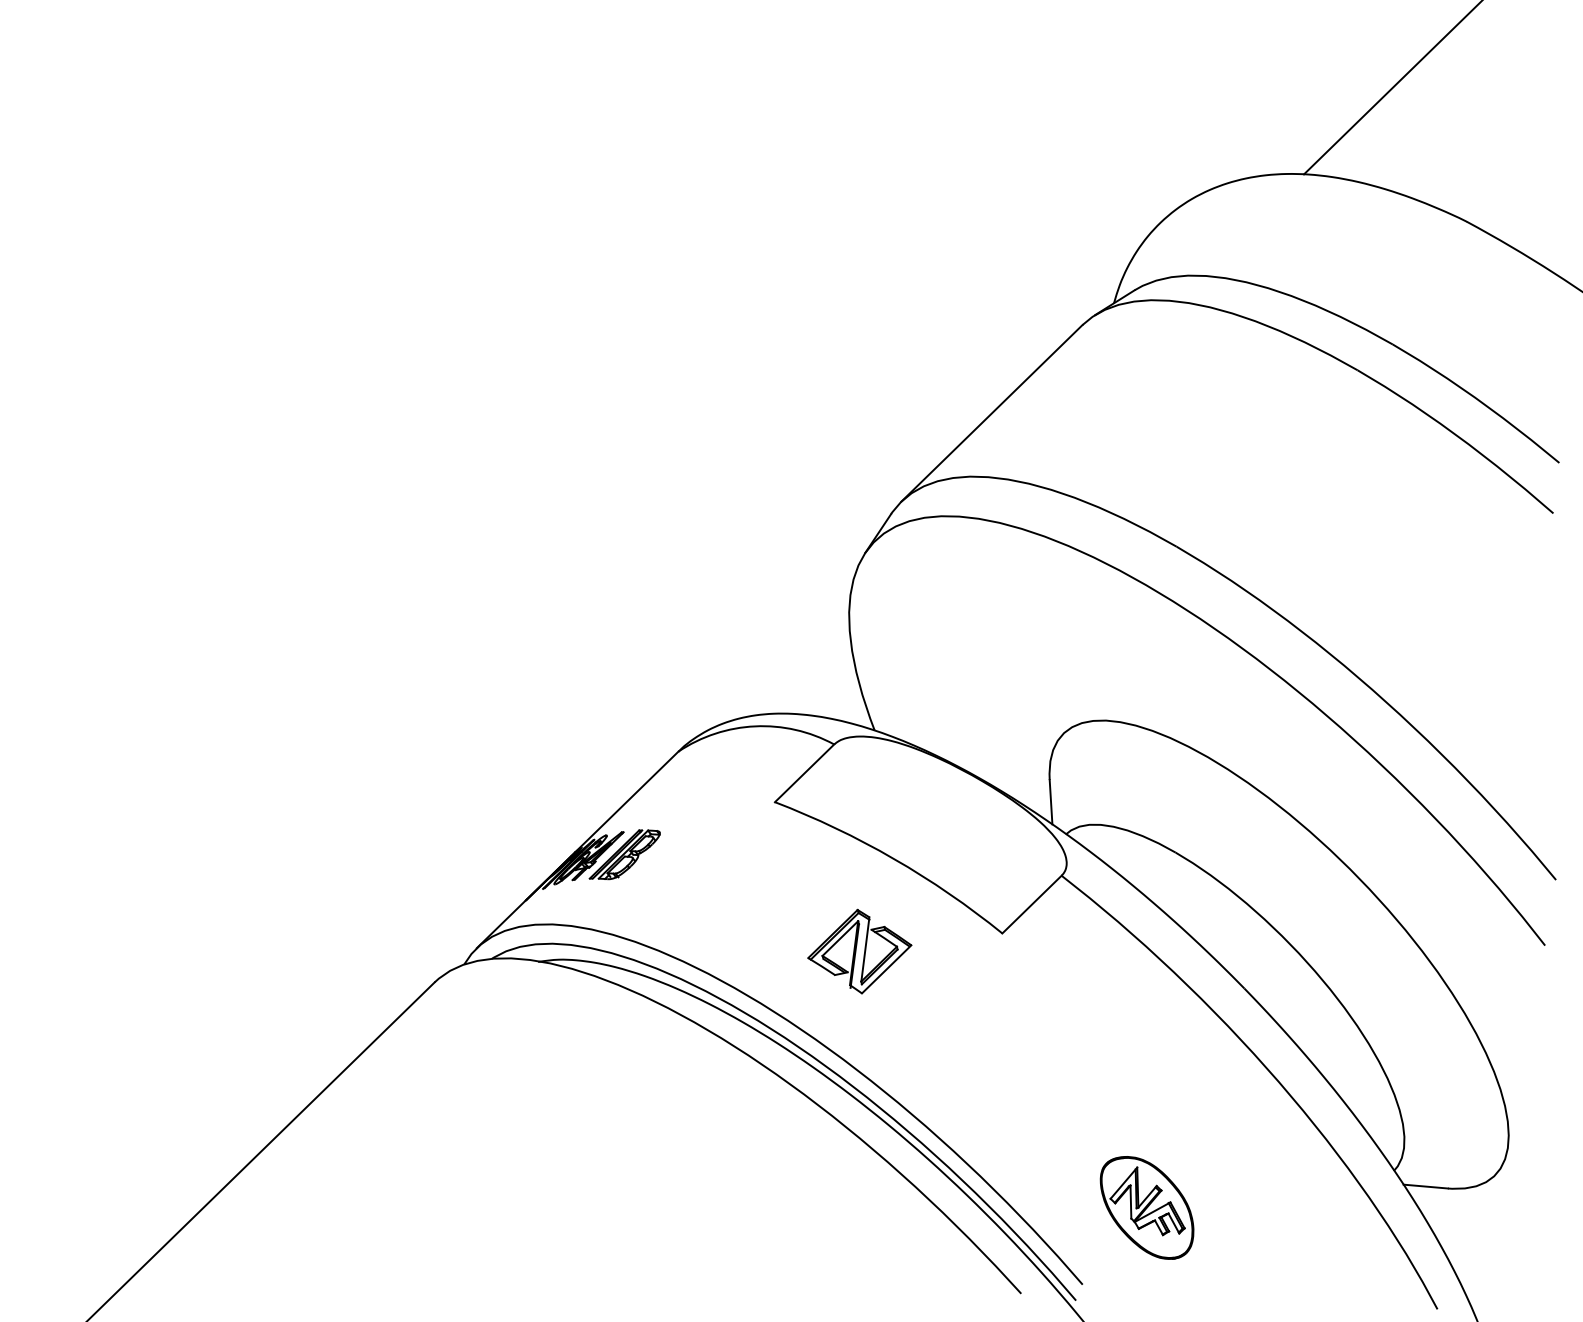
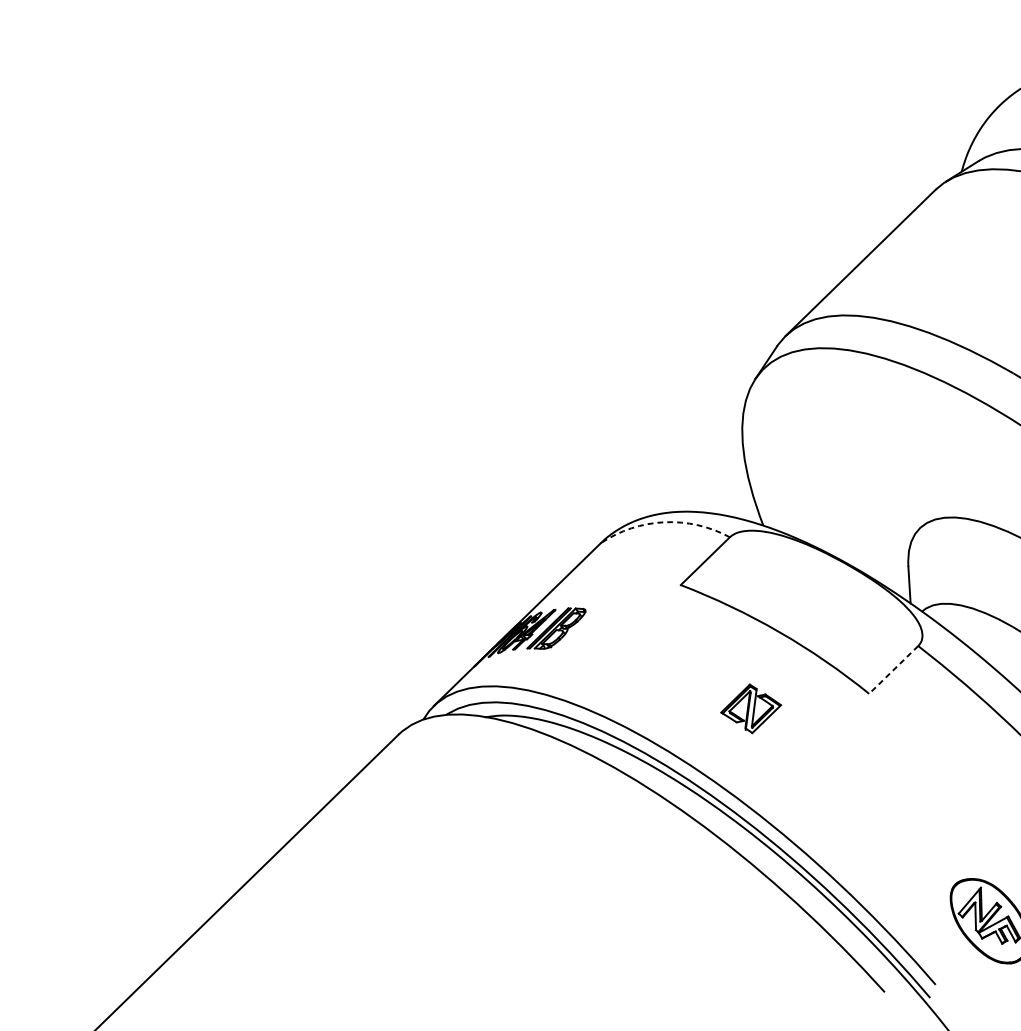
arc: (755, 726) -> (664, 522), solid -> dashed
line: (1031, 904) -> (893, 669), solid -> dashed
part: (859, 951) -> (750, 708), size x0.7

